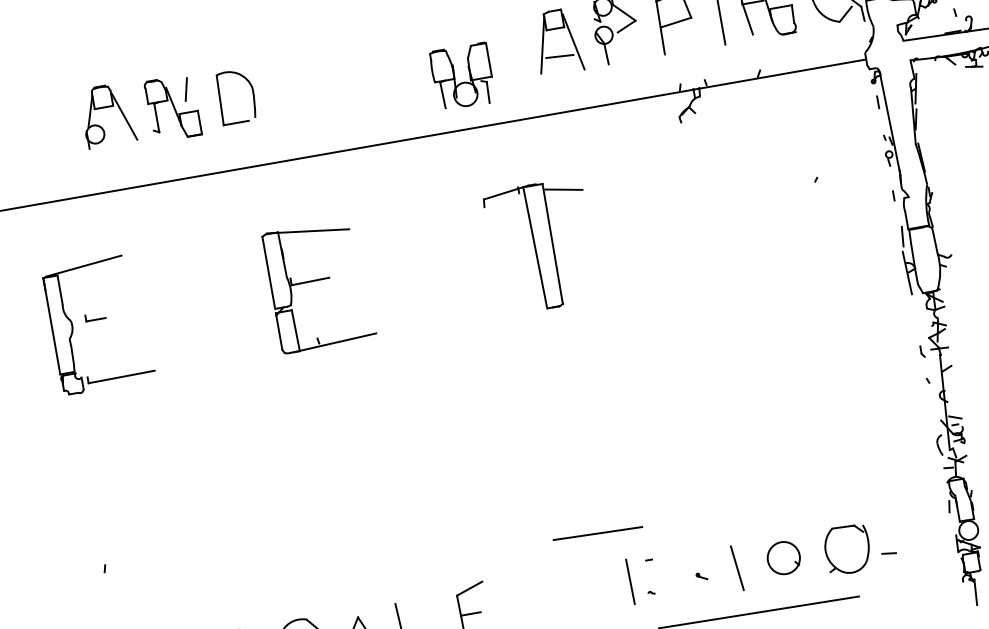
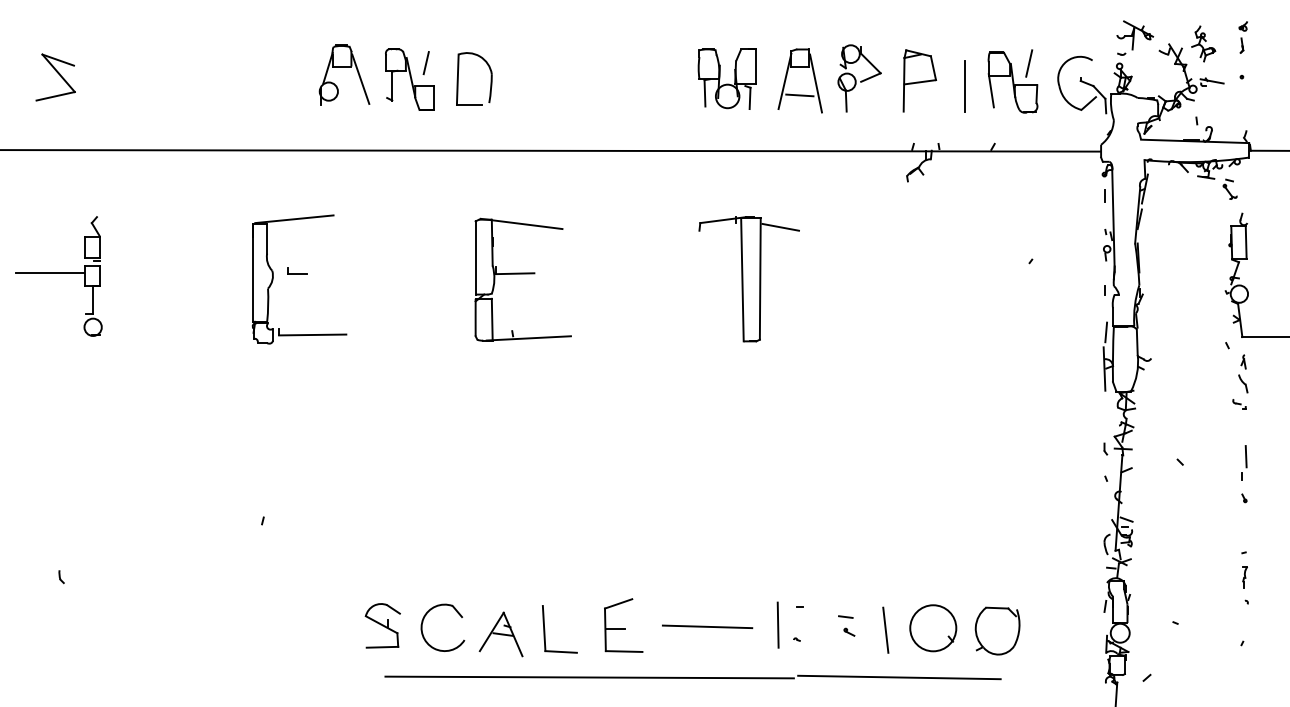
part: (461, 76) -> (726, 78), moved
line: (597, 533) -> (707, 626), moved
line: (888, 552) -> (845, 616), moved
part: (784, 558) -> (933, 628), size x1.43

